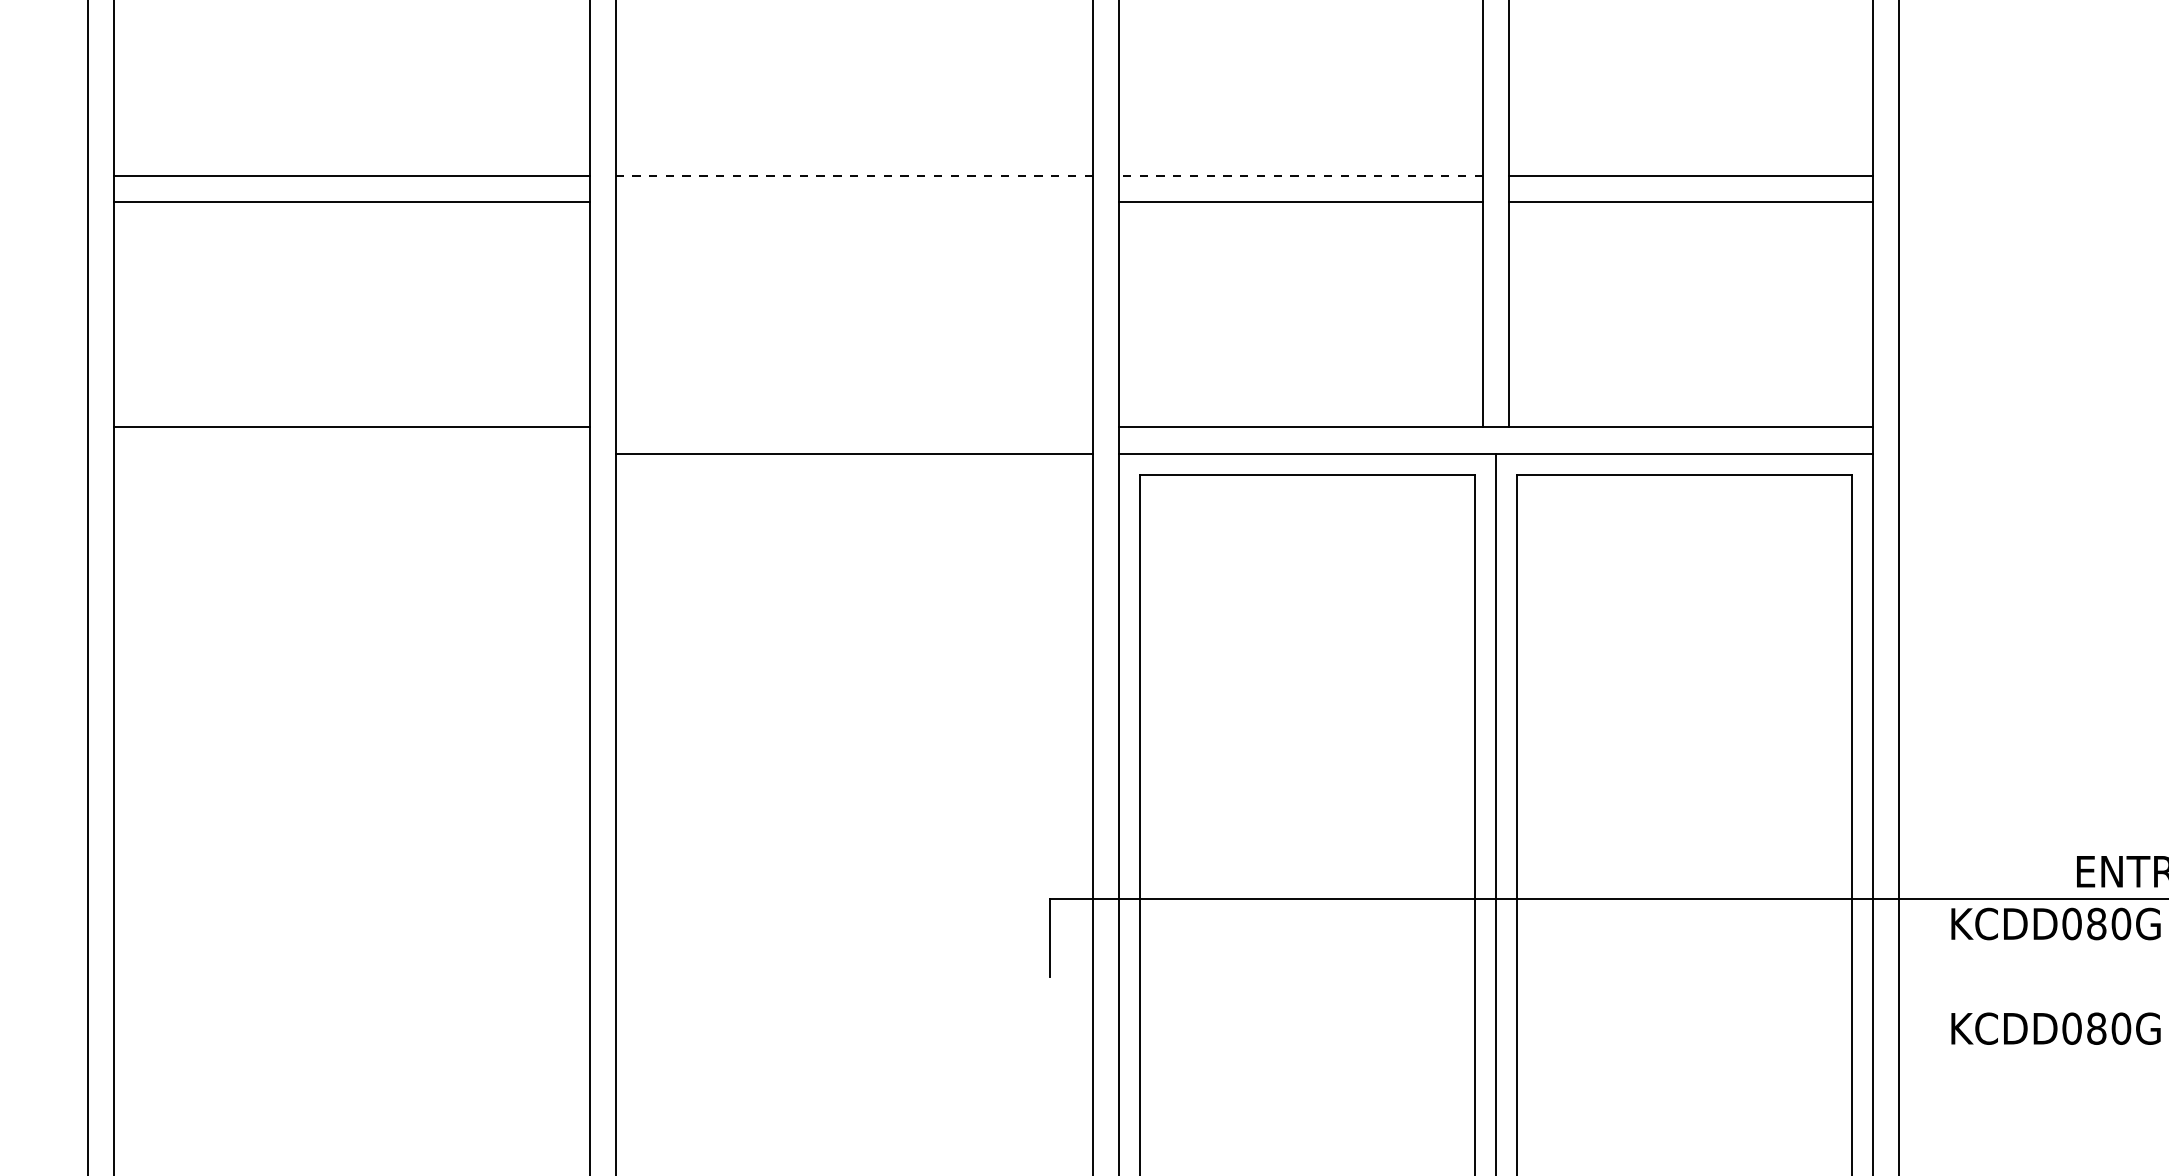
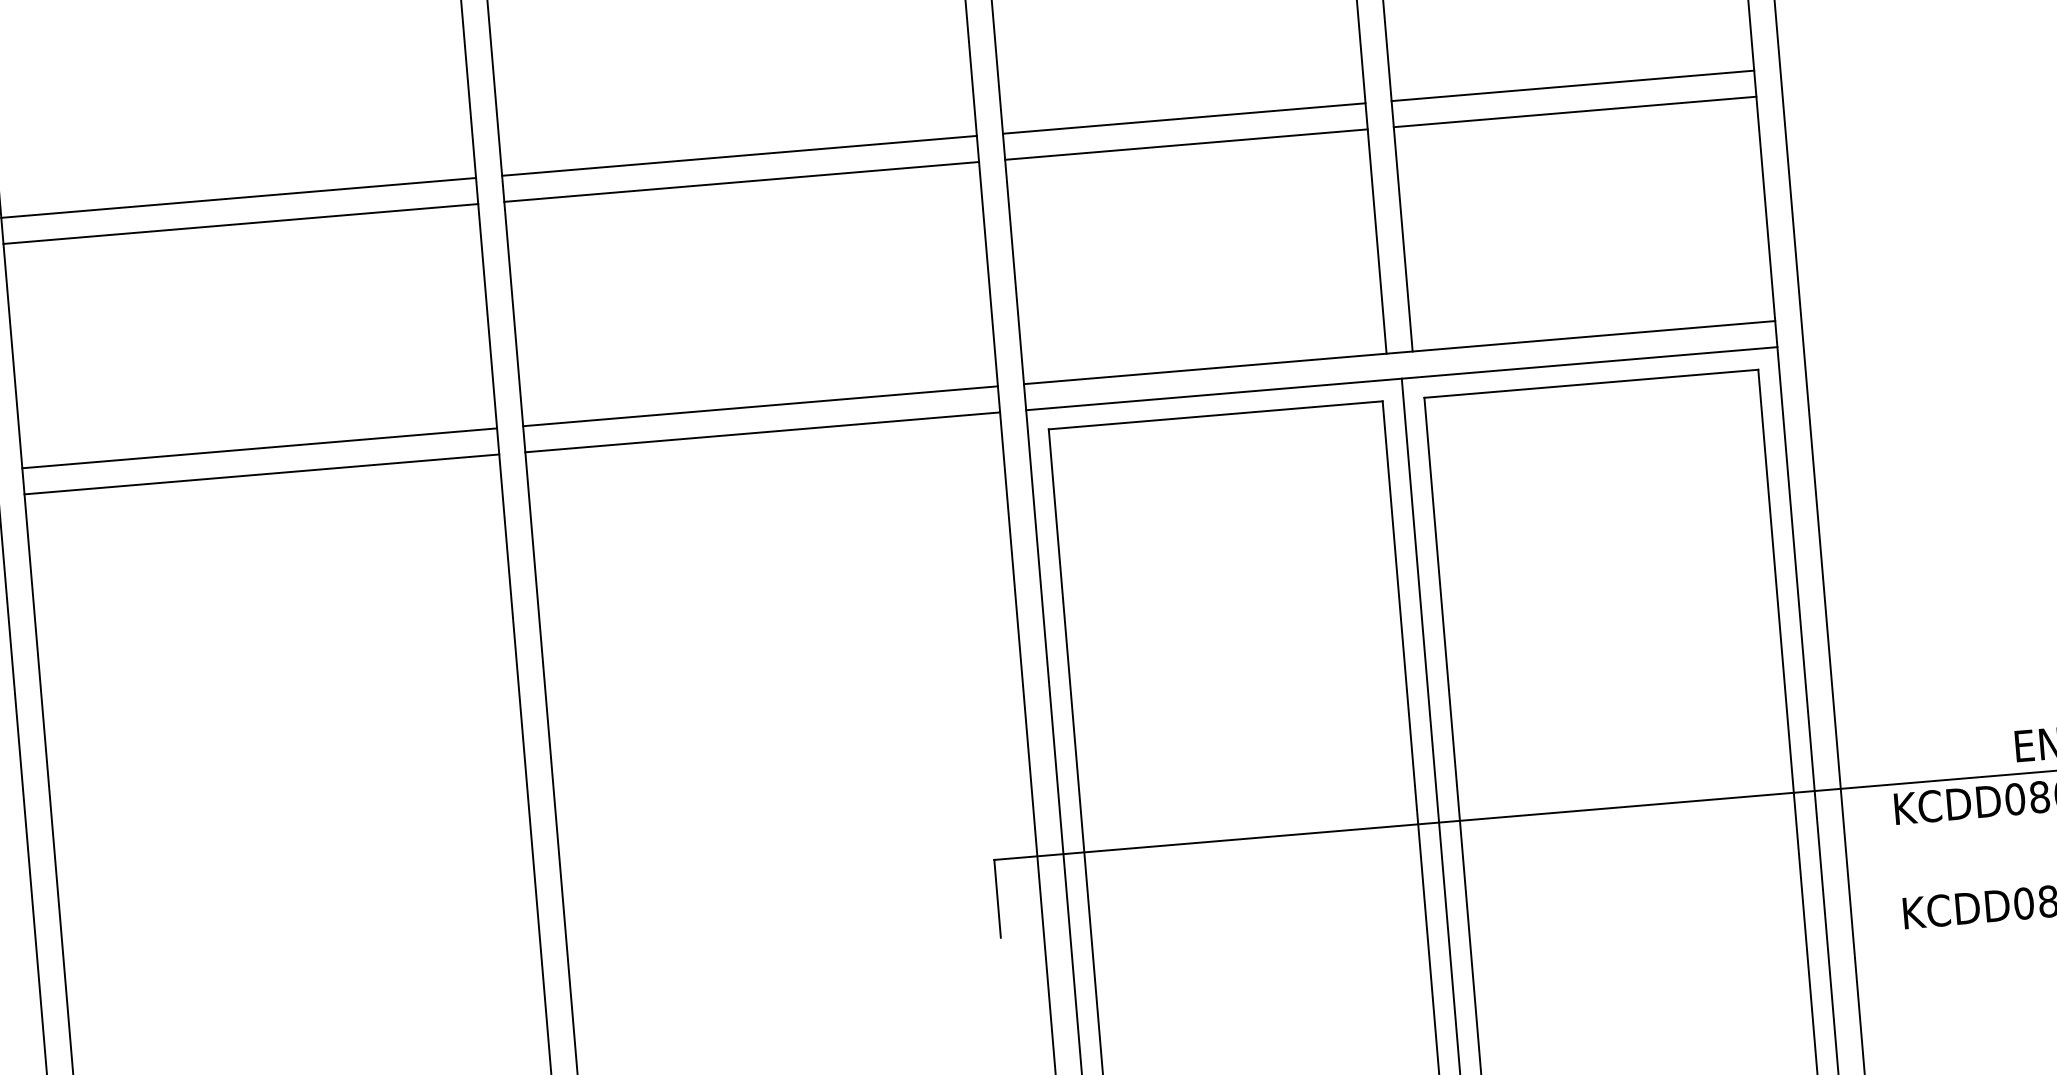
line: (854, 176) -> (739, 156), dashed -> solid
line: (1301, 176) -> (1184, 118), dashed -> solid
line: (854, 202) -> (741, 182), added
line: (854, 427) -> (760, 406), added
line: (351, 453) -> (261, 474), added

